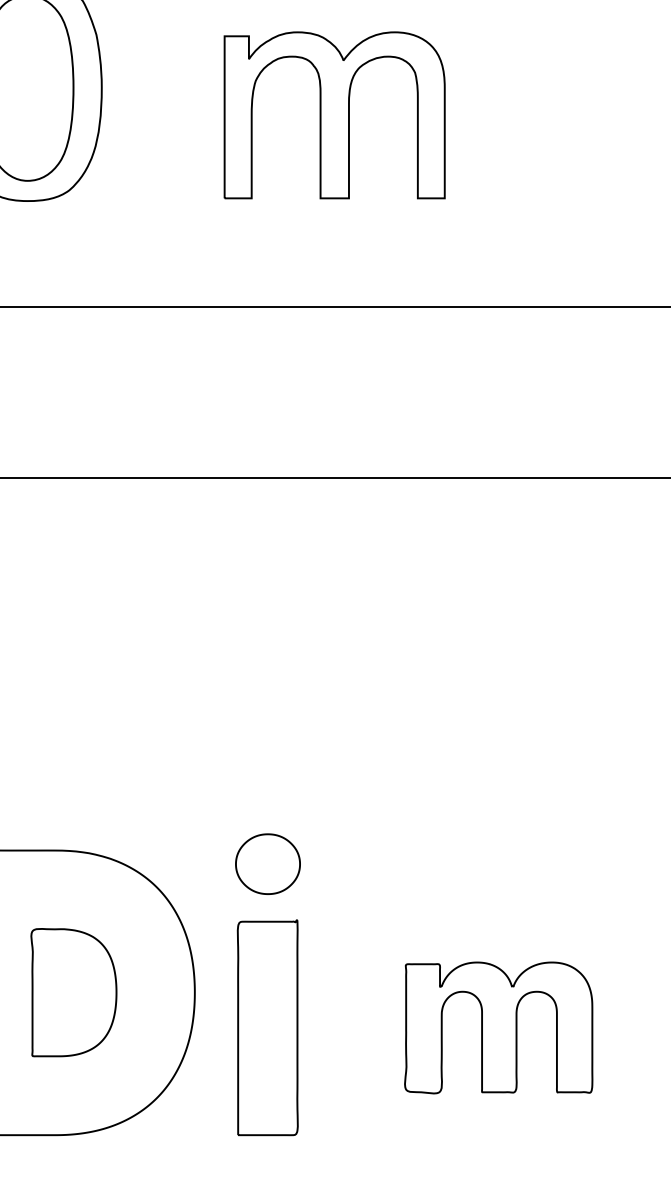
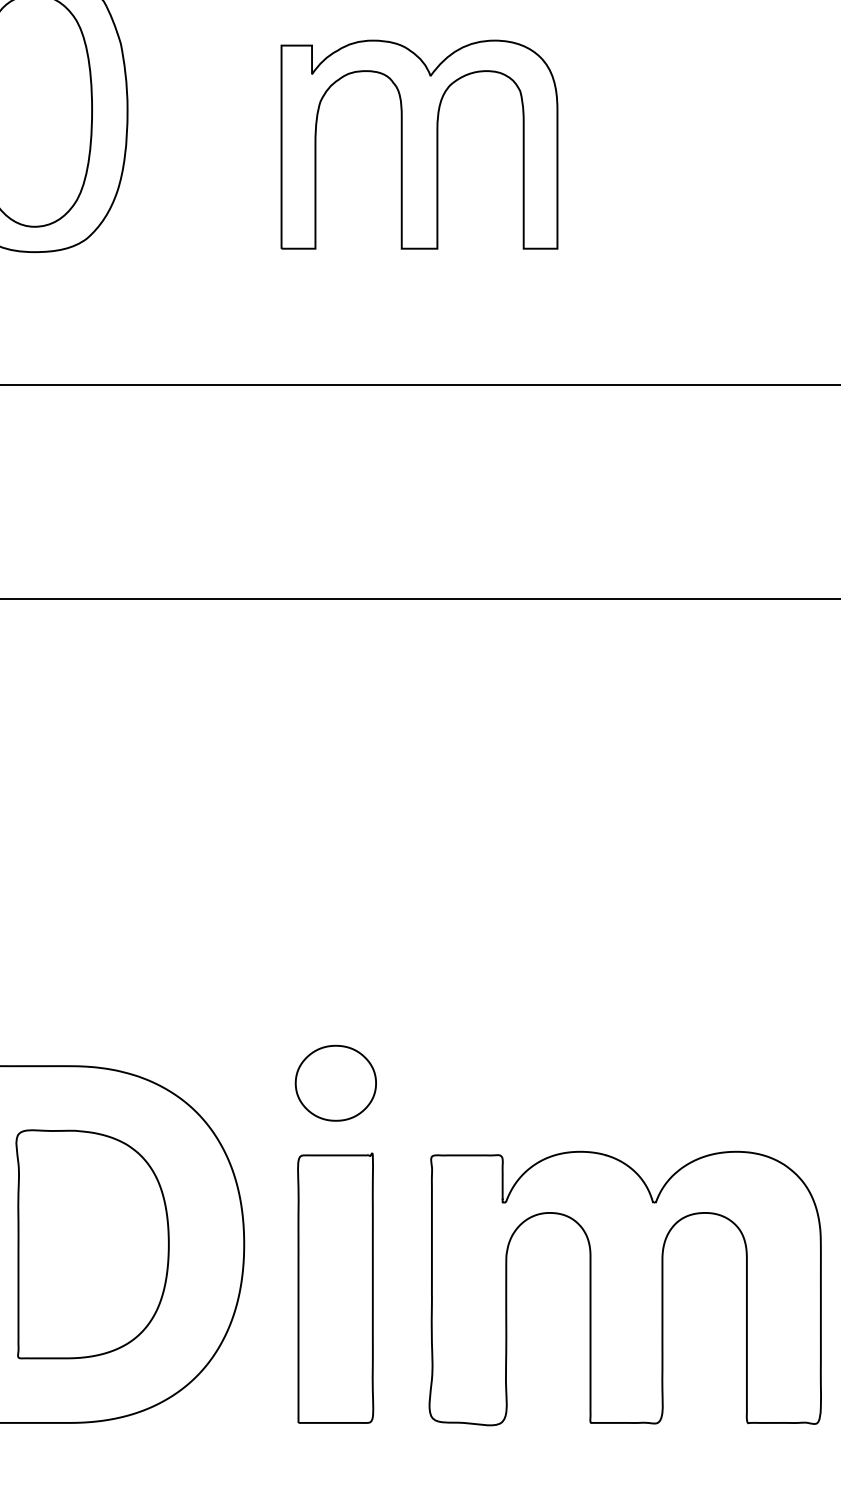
part: (73, 992) -> (92, 1244), size x1.43
part: (498, 1027) -> (624, 1287), size x1.67

